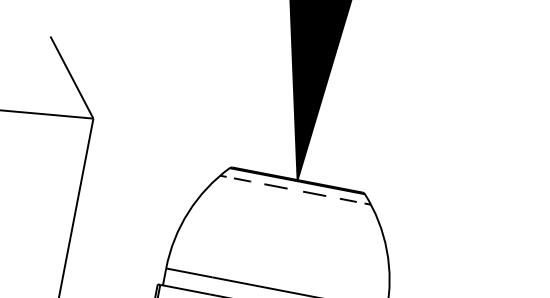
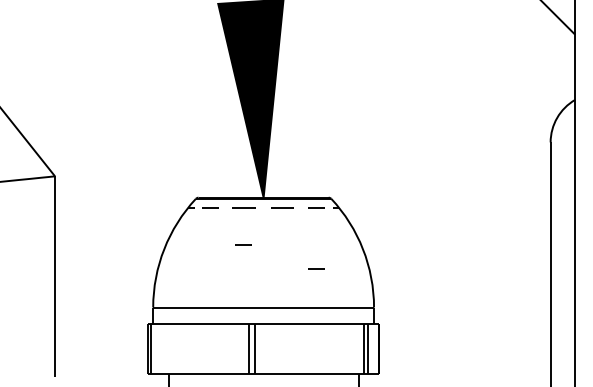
line: (268, 222) -> (243, 244), added
line: (336, 260) -> (316, 268), added

